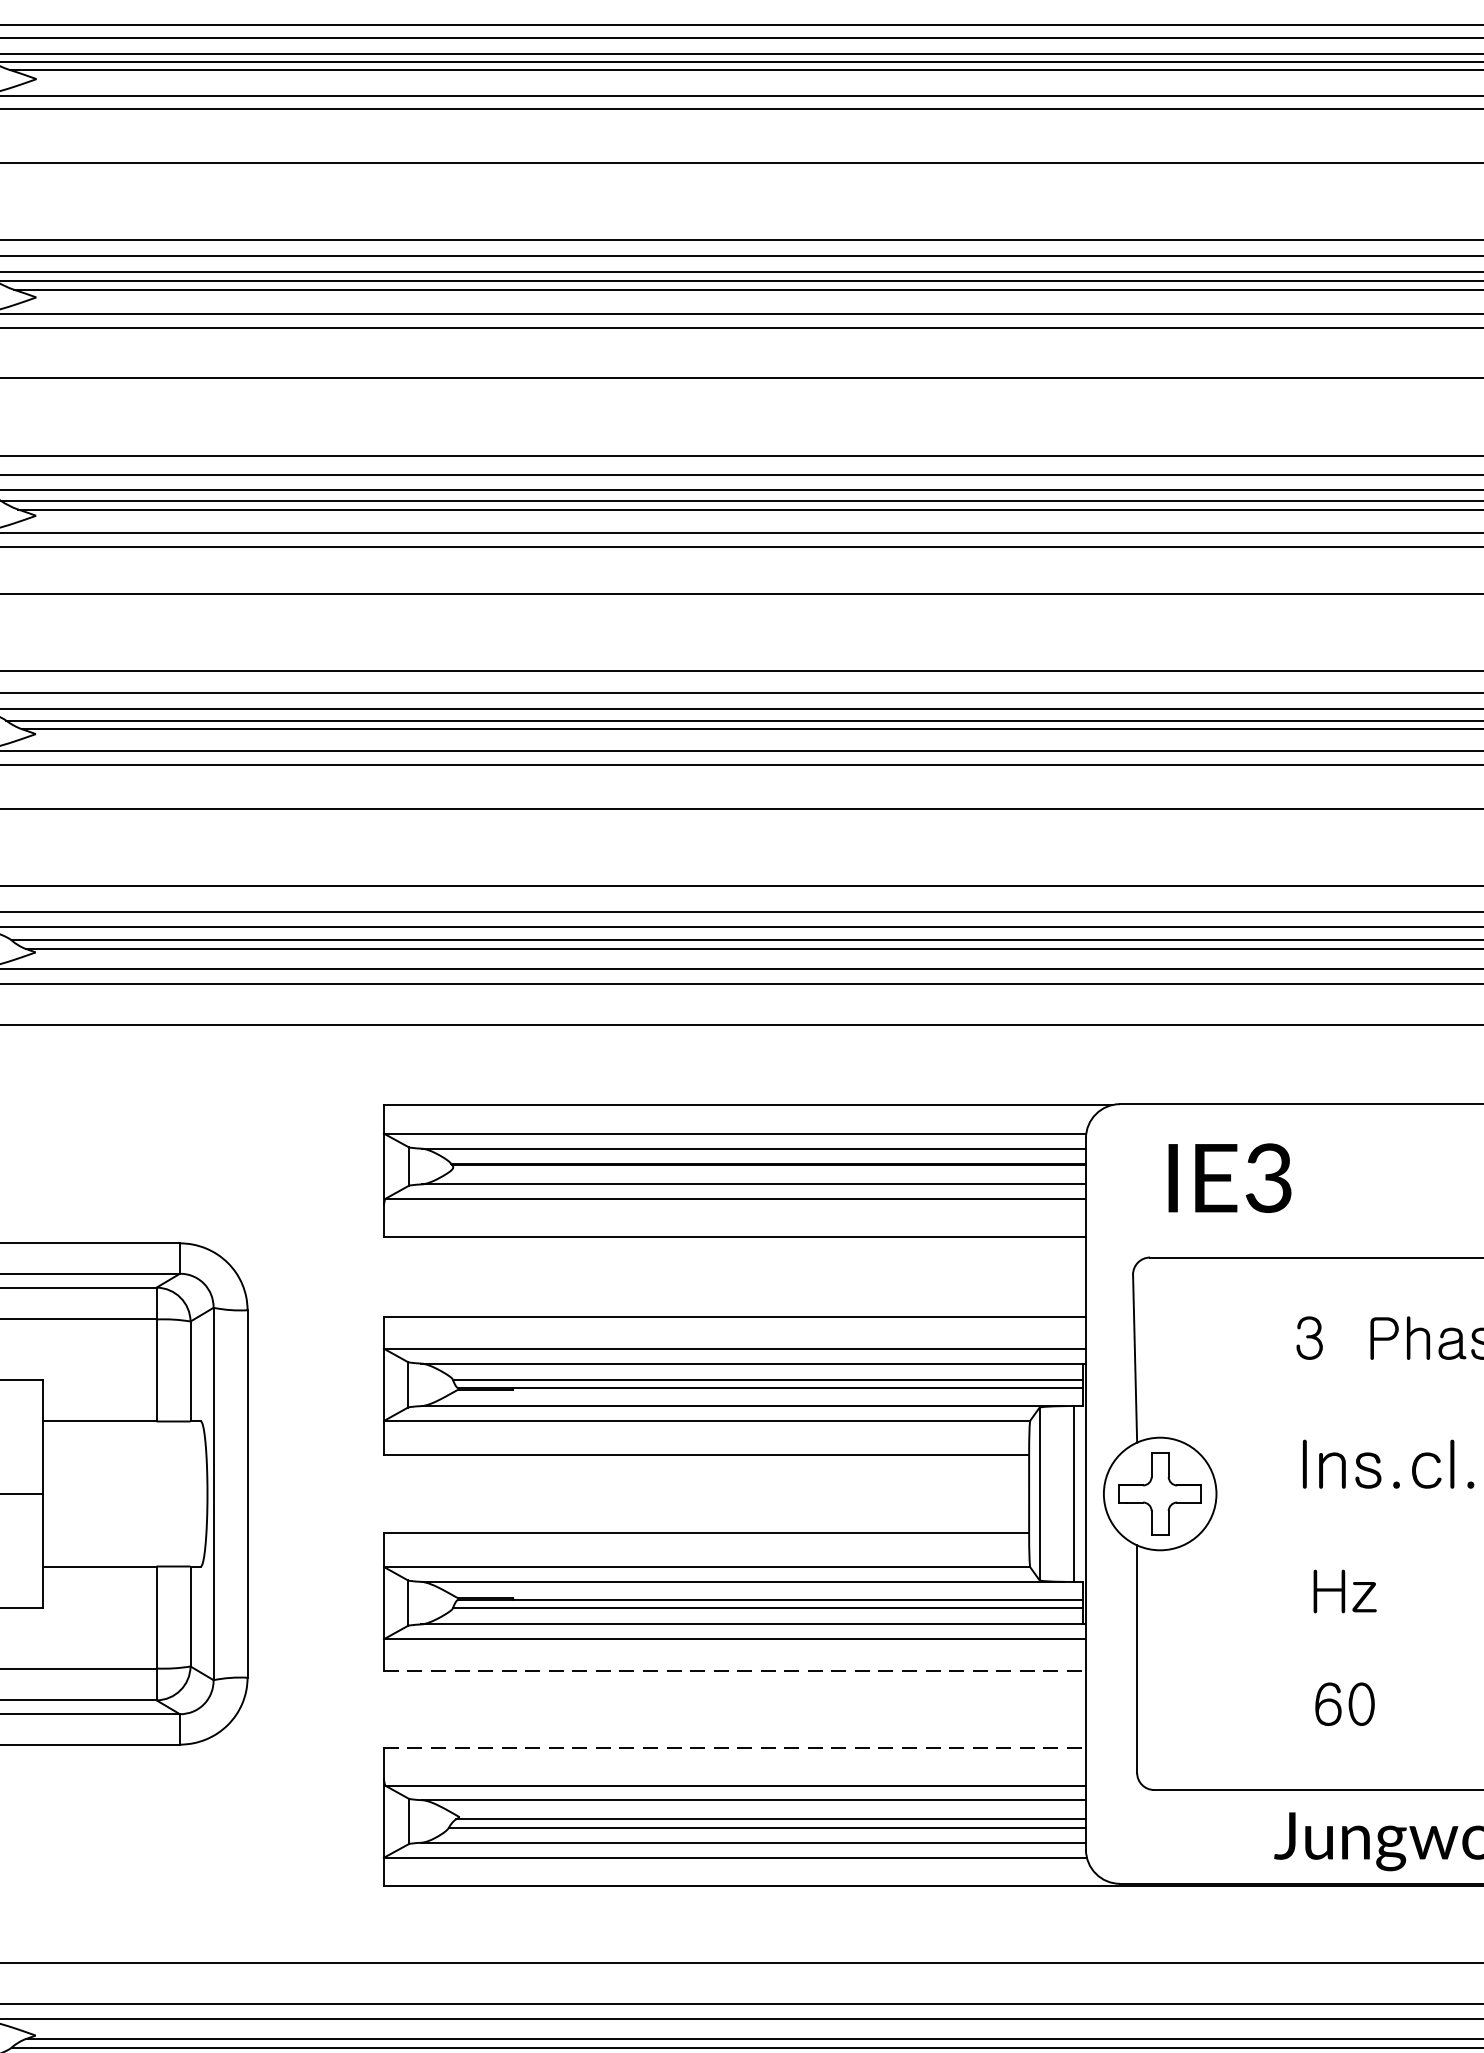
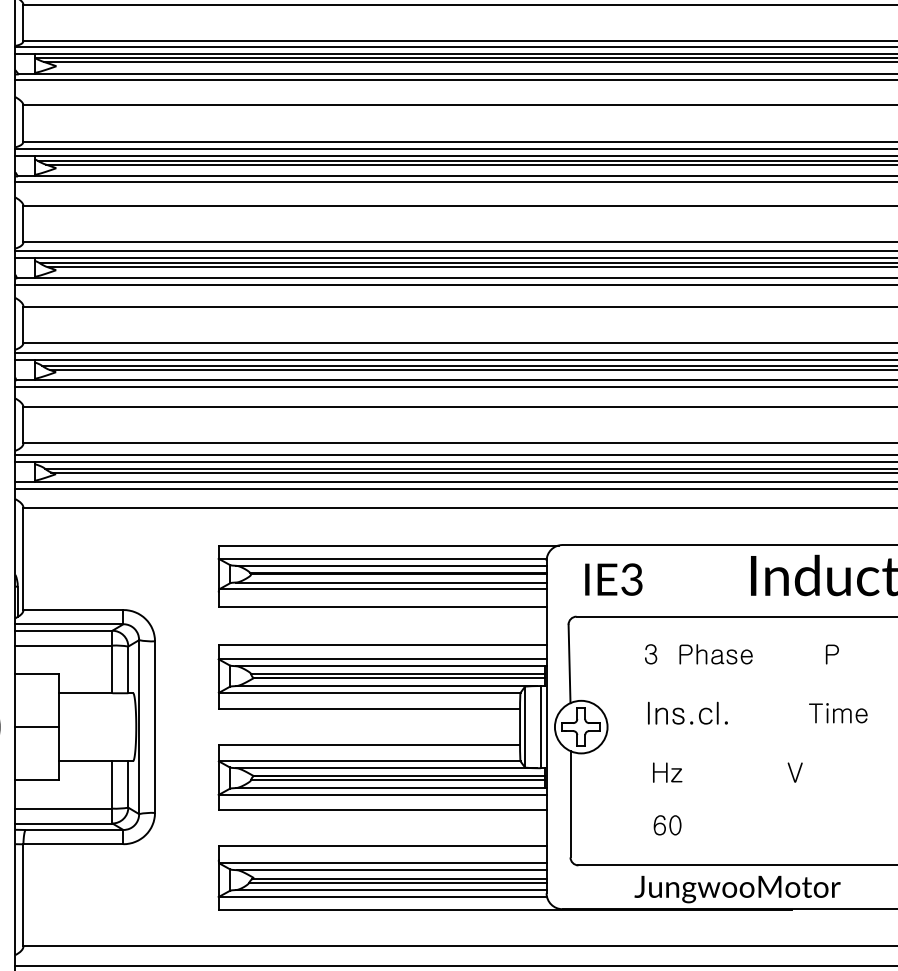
line: (734, 1670) -> (382, 809), dashed -> solid
line: (734, 1747) -> (382, 845), dashed -> solid

